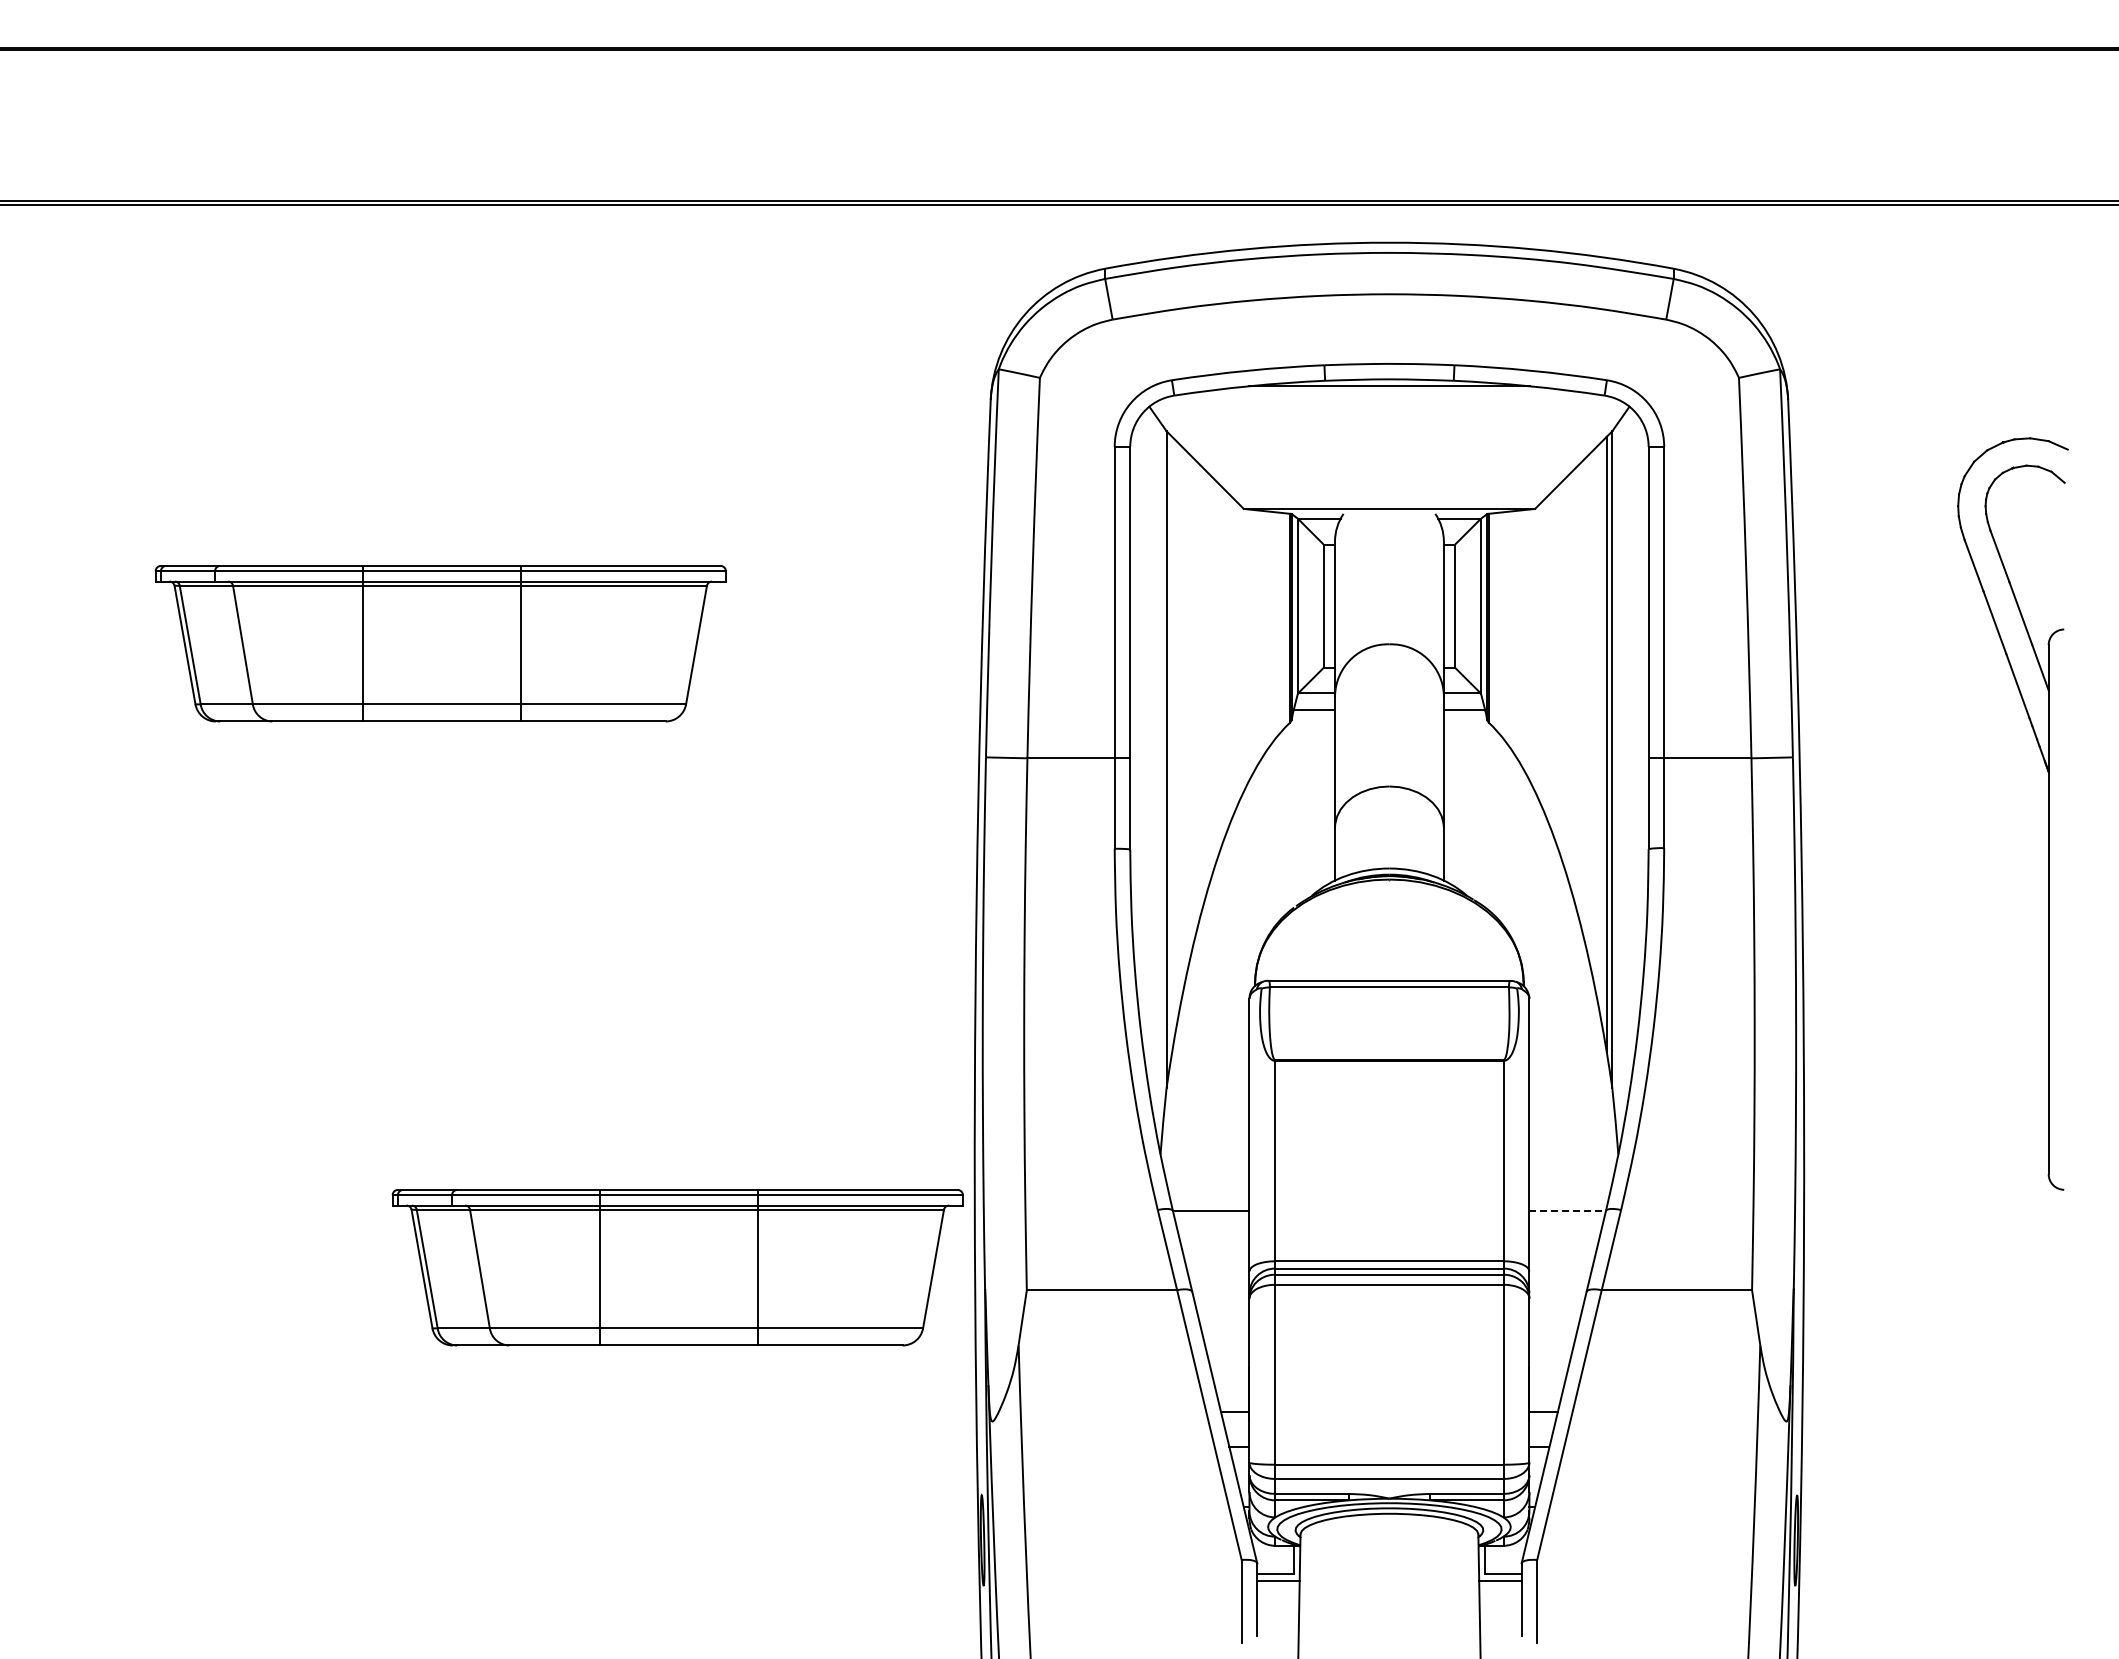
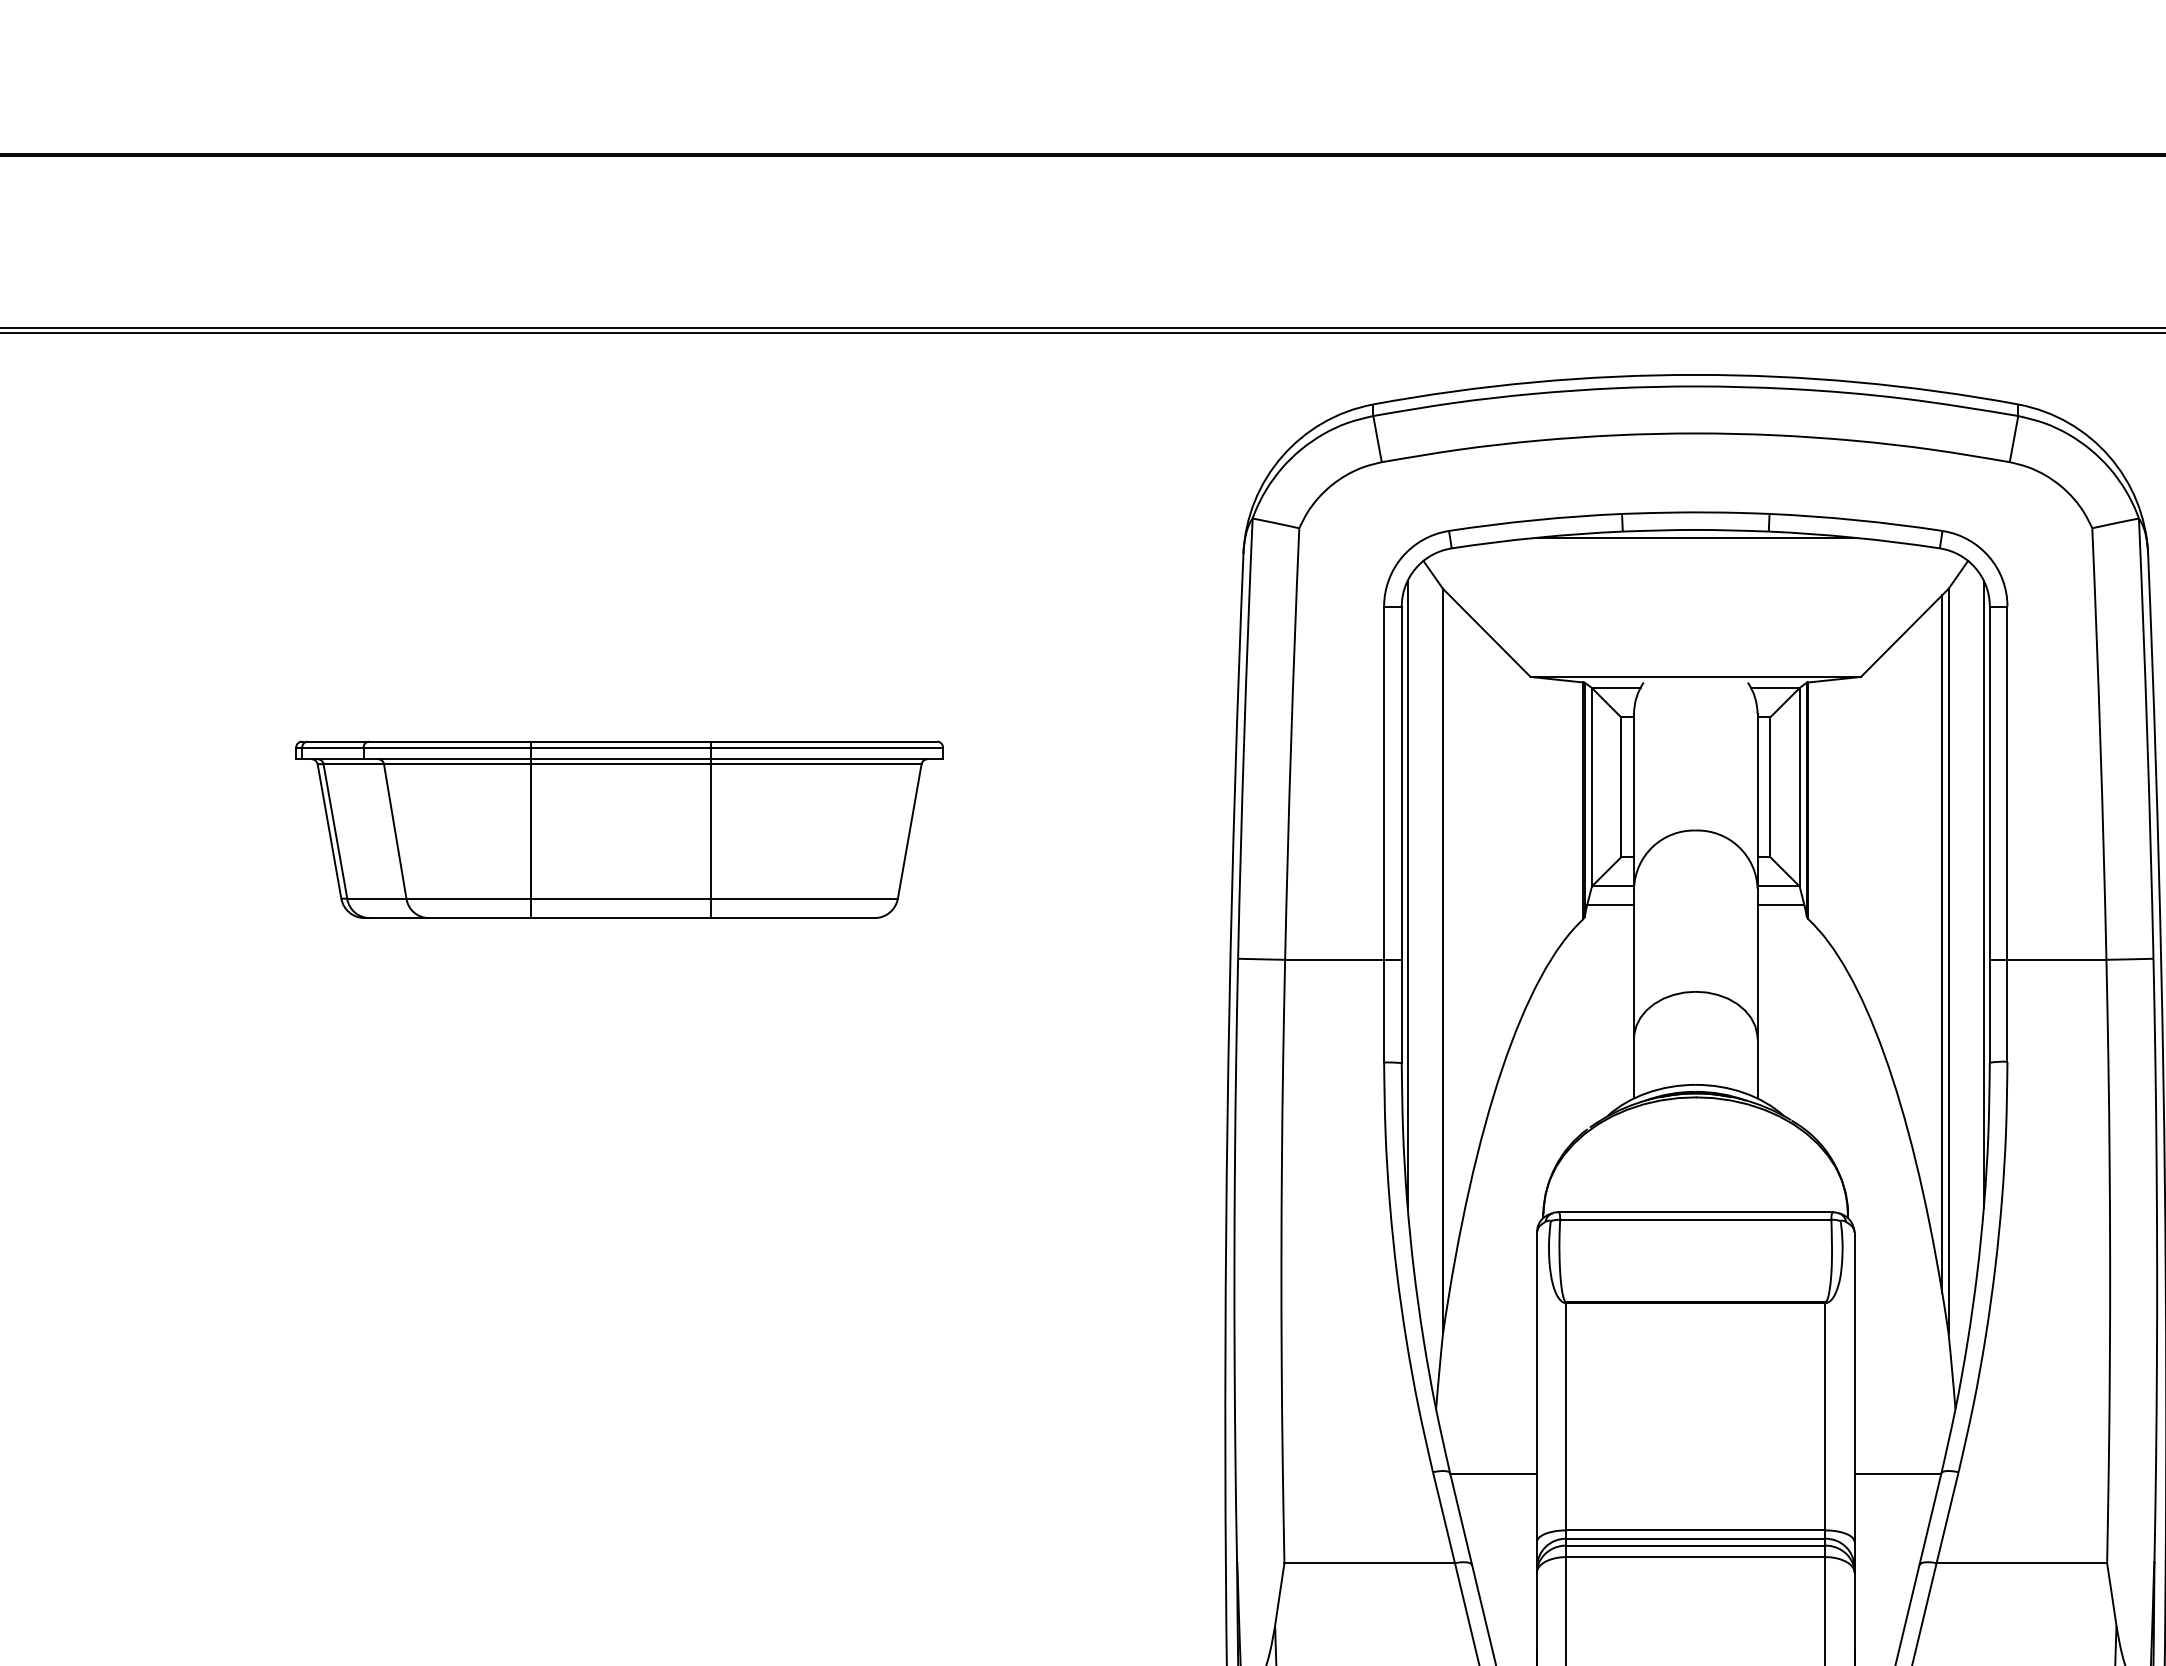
line: (1135, 700) -> (1407, 894), added
line: (1643, 700) -> (1983, 894), added
line: (1568, 1211) -> (1898, 1473), dashed -> solid
part: (677, 1267) -> (888, 1537), removed

